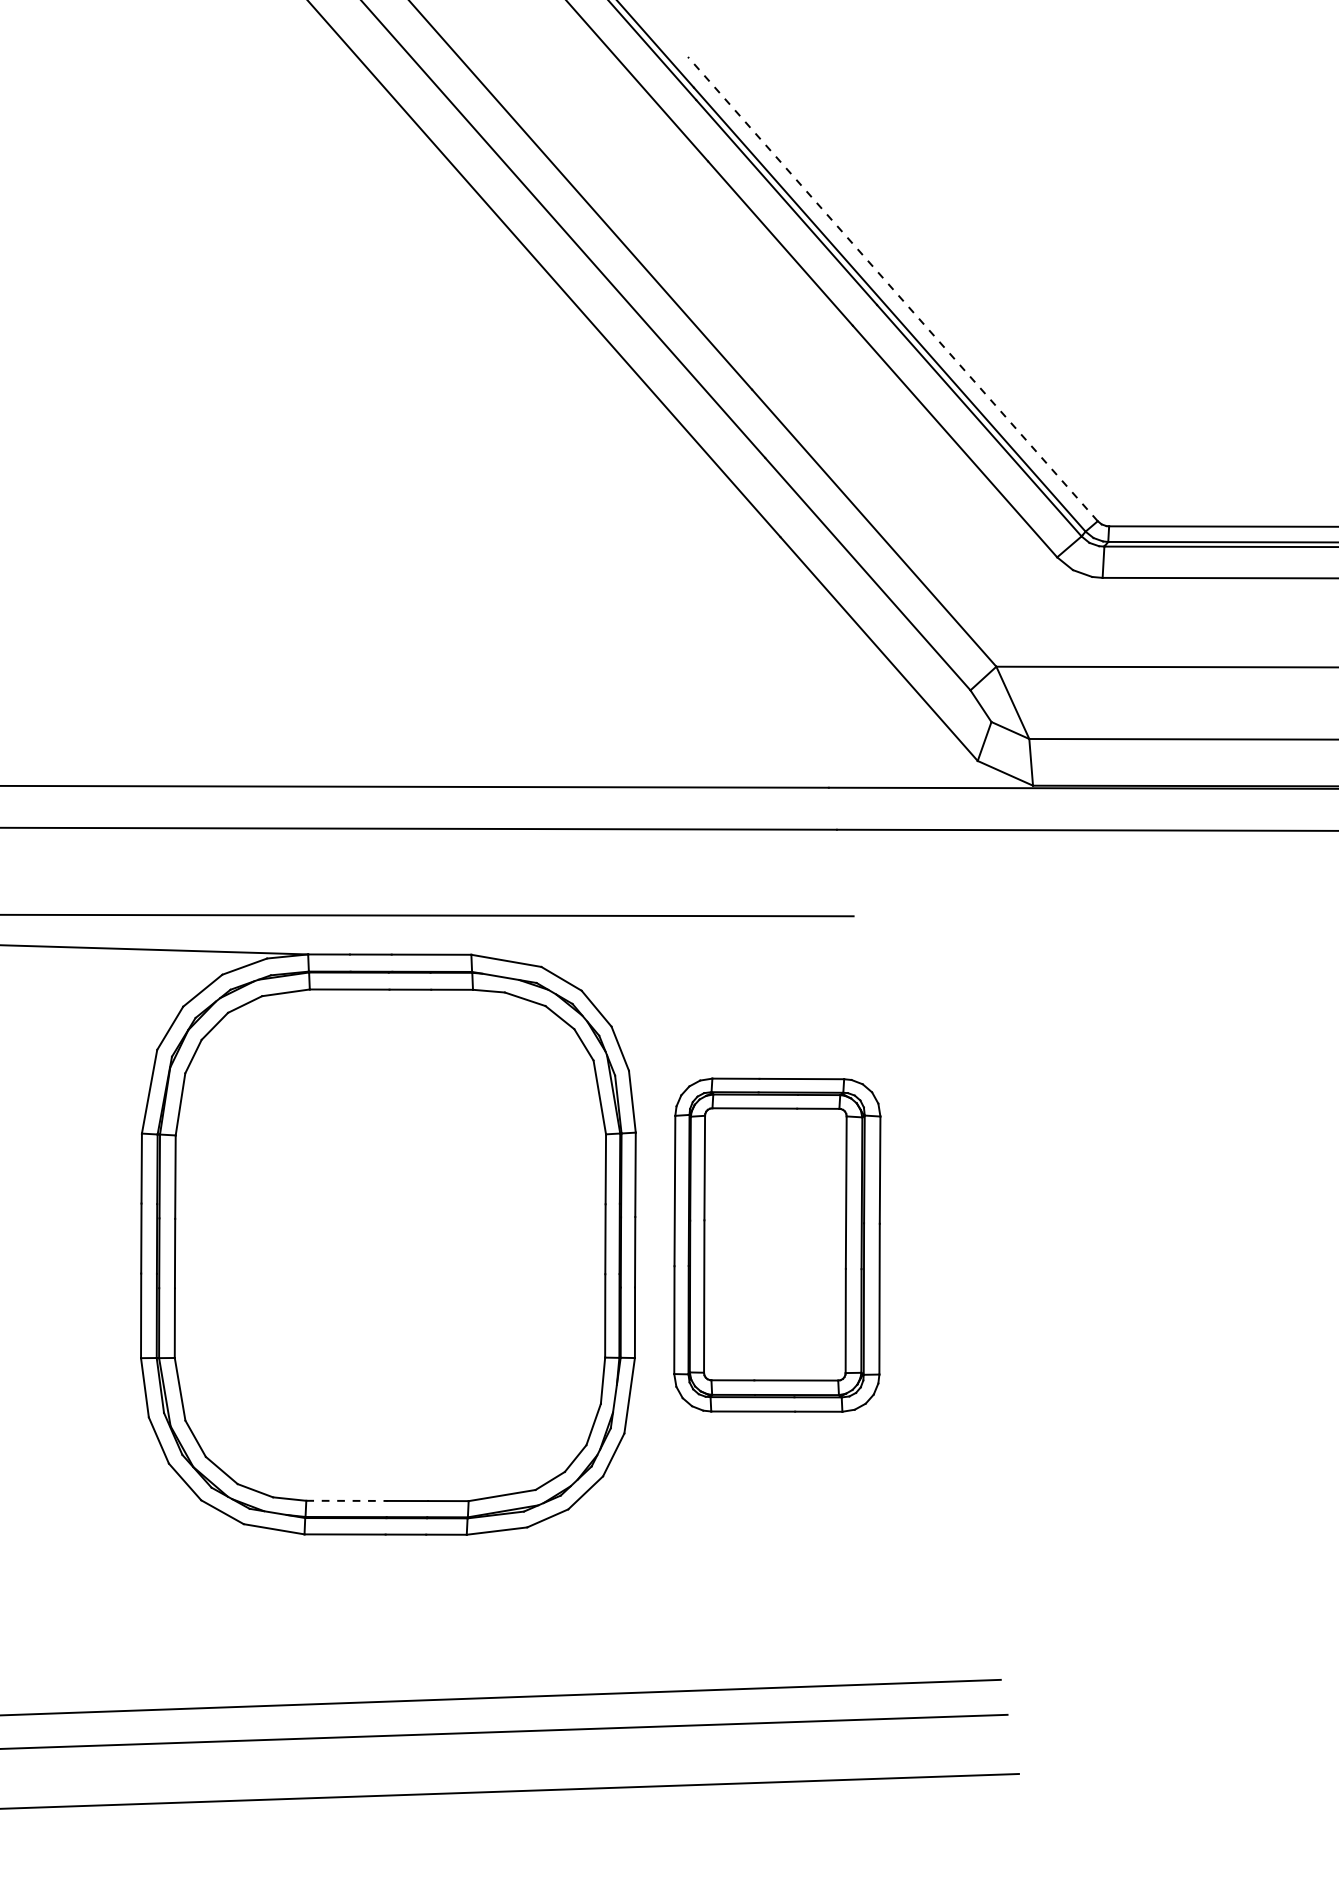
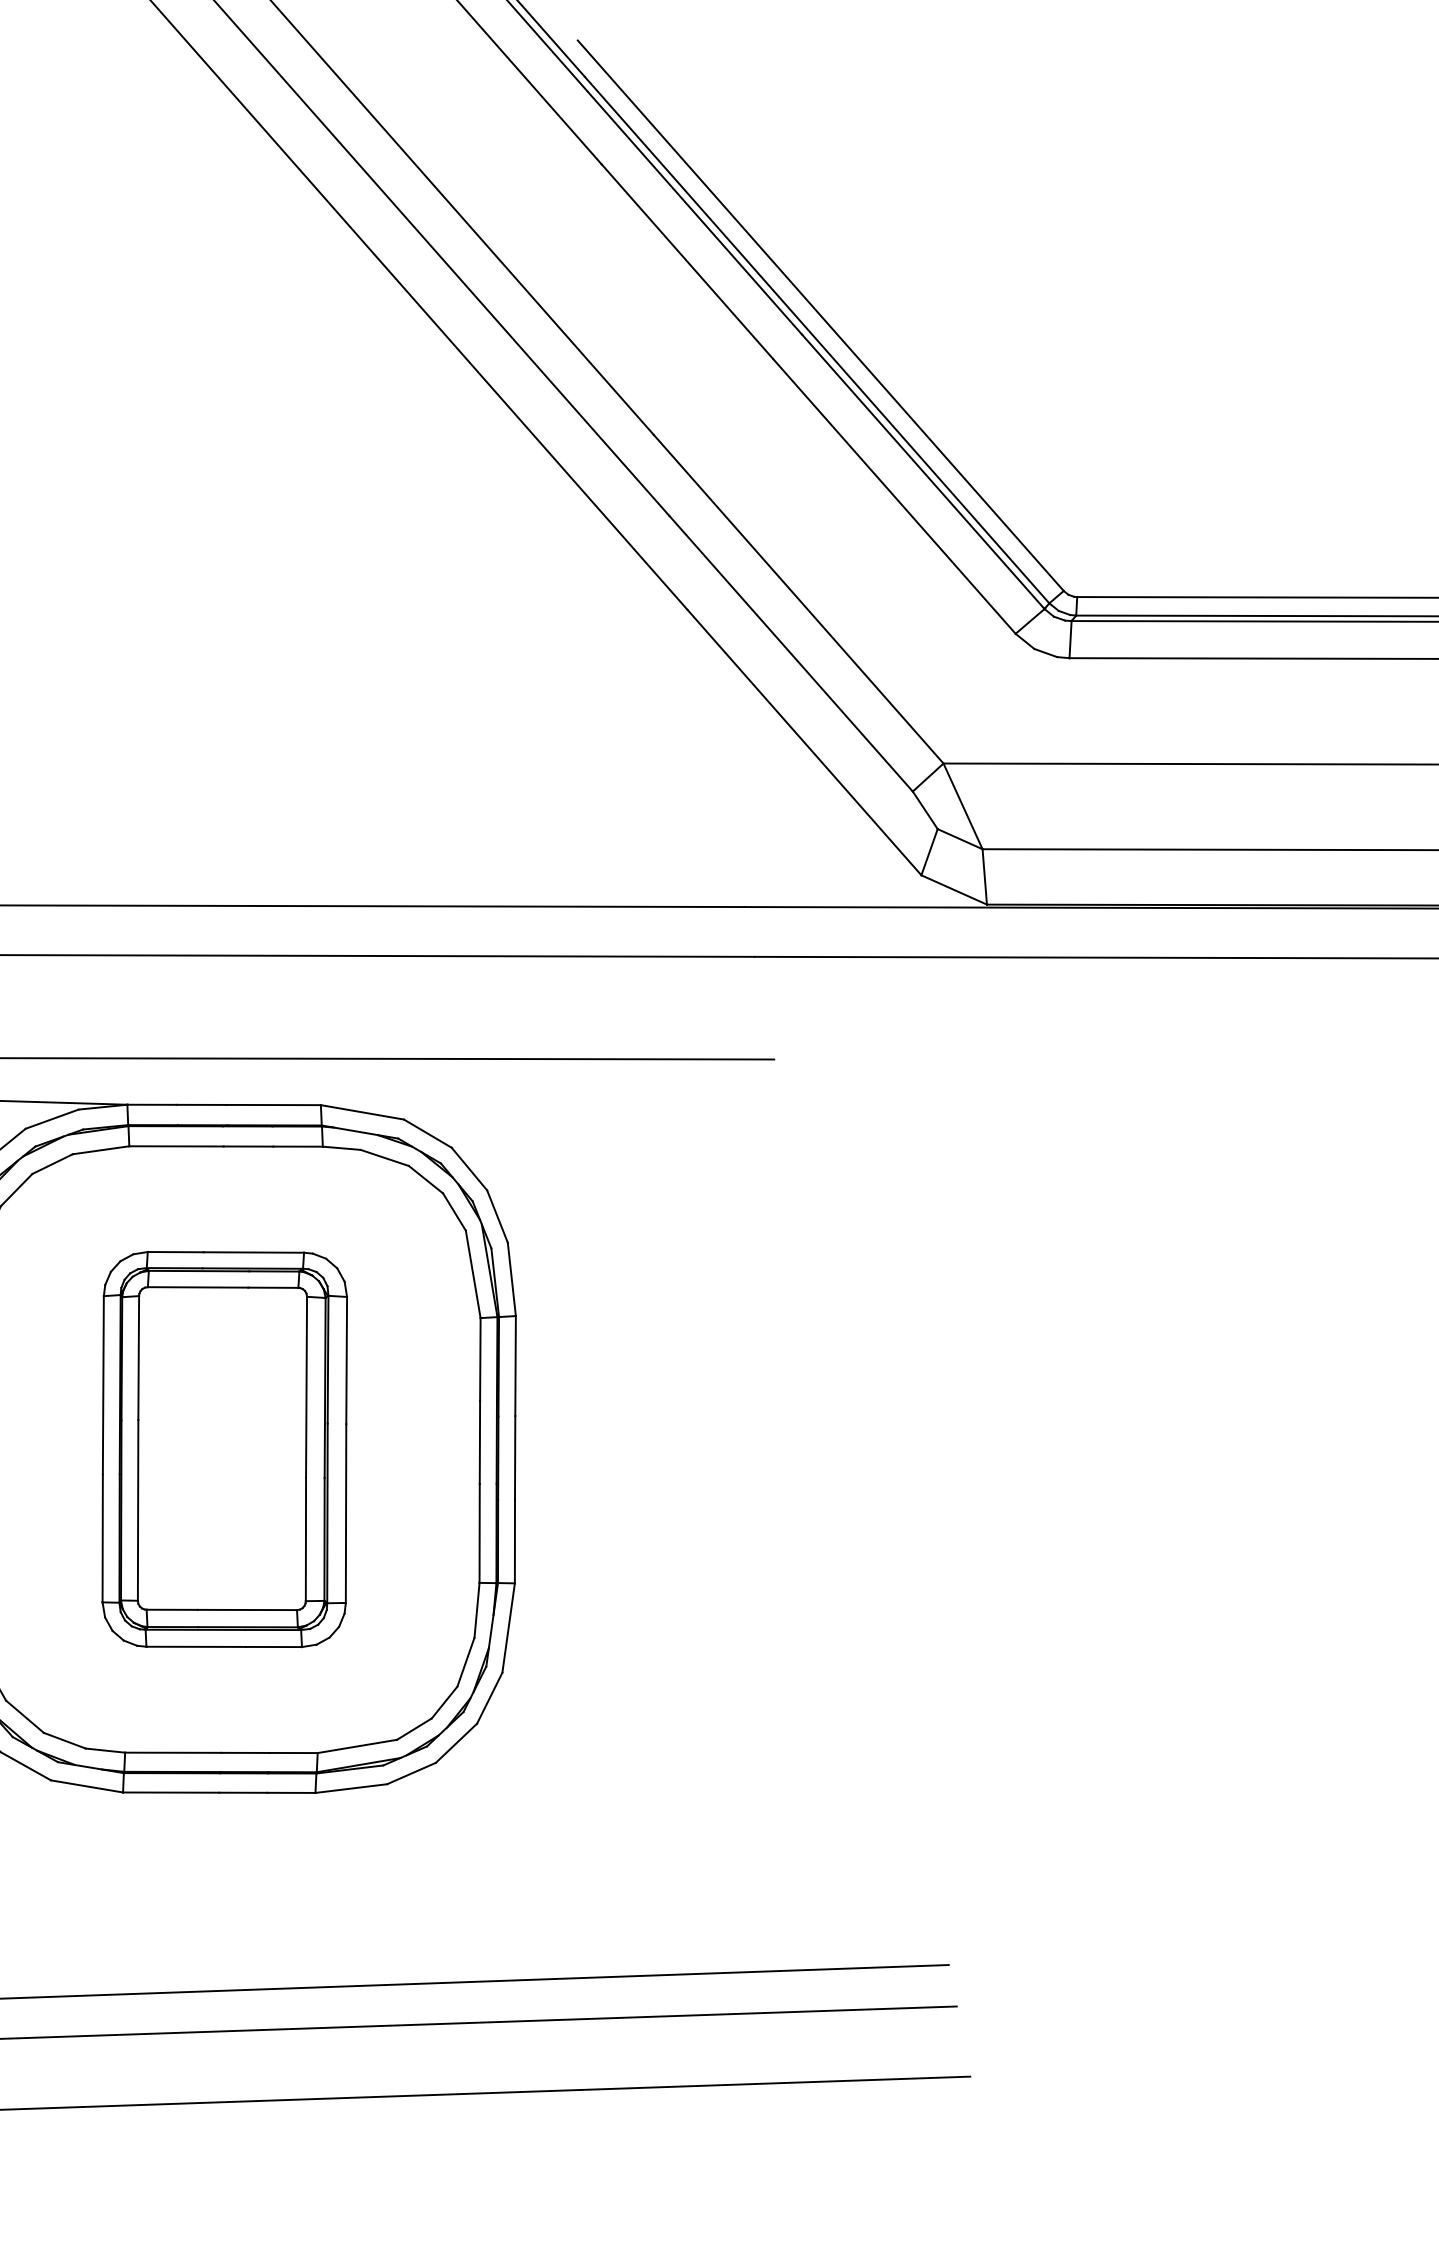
line: (892, 289) -> (820, 316), dashed -> solid
part: (777, 1244) -> (225, 1448), moved
line: (346, 1500) -> (172, 1752), dashed -> solid

